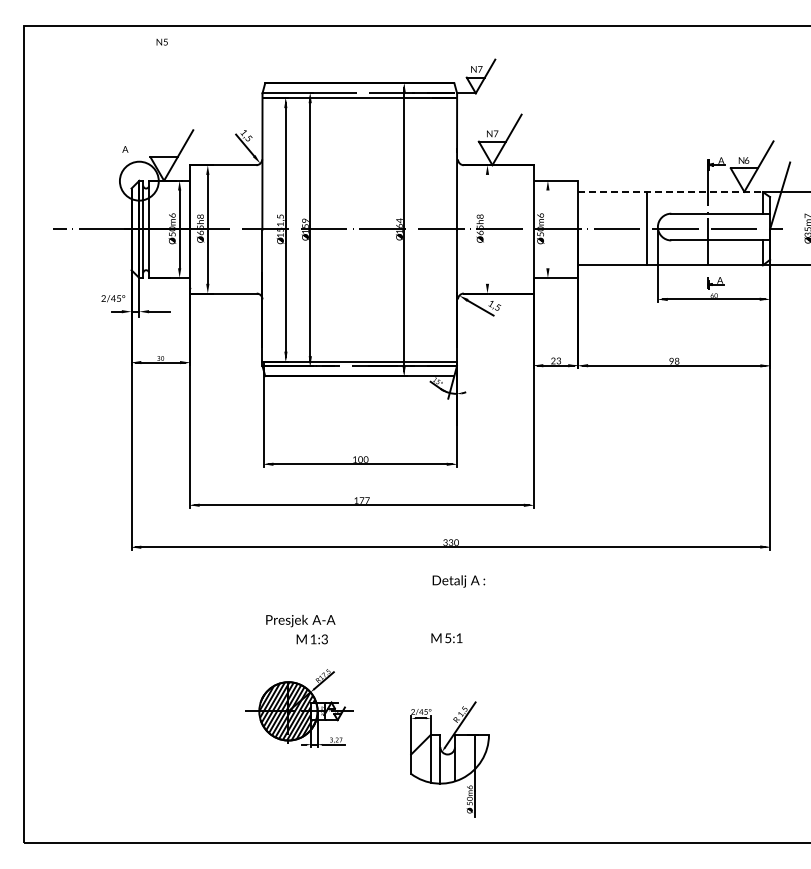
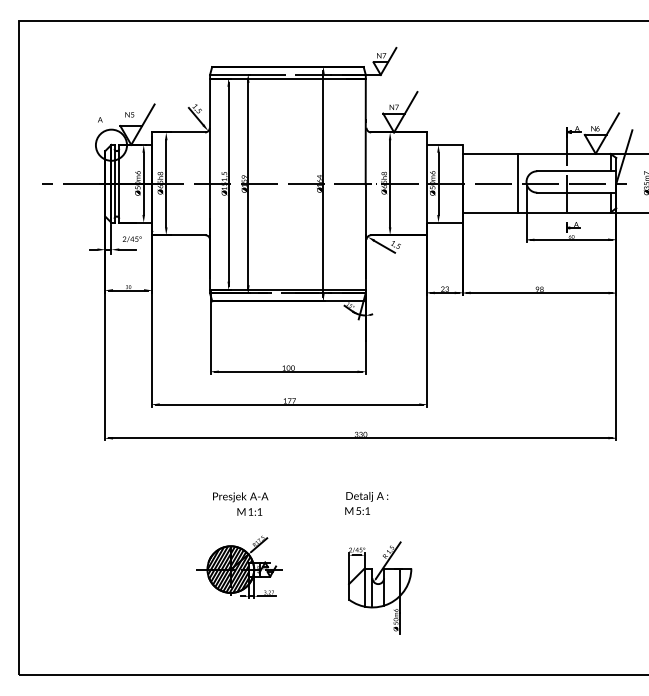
text: (161, 41) -> (129, 114), moved
line: (671, 192) -> (537, 154), dashed -> solid
line: (487, 228) -> (390, 183), added
line: (547, 229) -> (438, 183), added
text: (113, 298) -> (132, 239), moved
text: (458, 581) -> (366, 496), moved
text: (324, 639) -> (259, 512), 1:3 -> 1:1
part: (449, 759) -> (379, 588), moved

